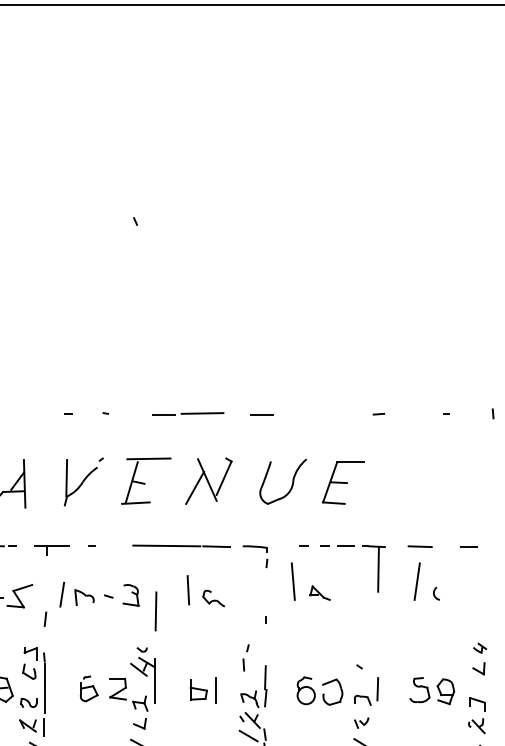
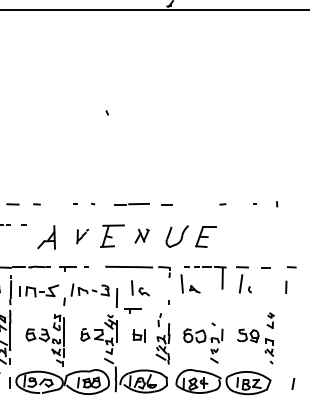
part: (207, 479) -> (141, 235), size x0.6
part: (83, 481) -> (82, 236), size x0.6
part: (188, 637) -> (132, 310), added

